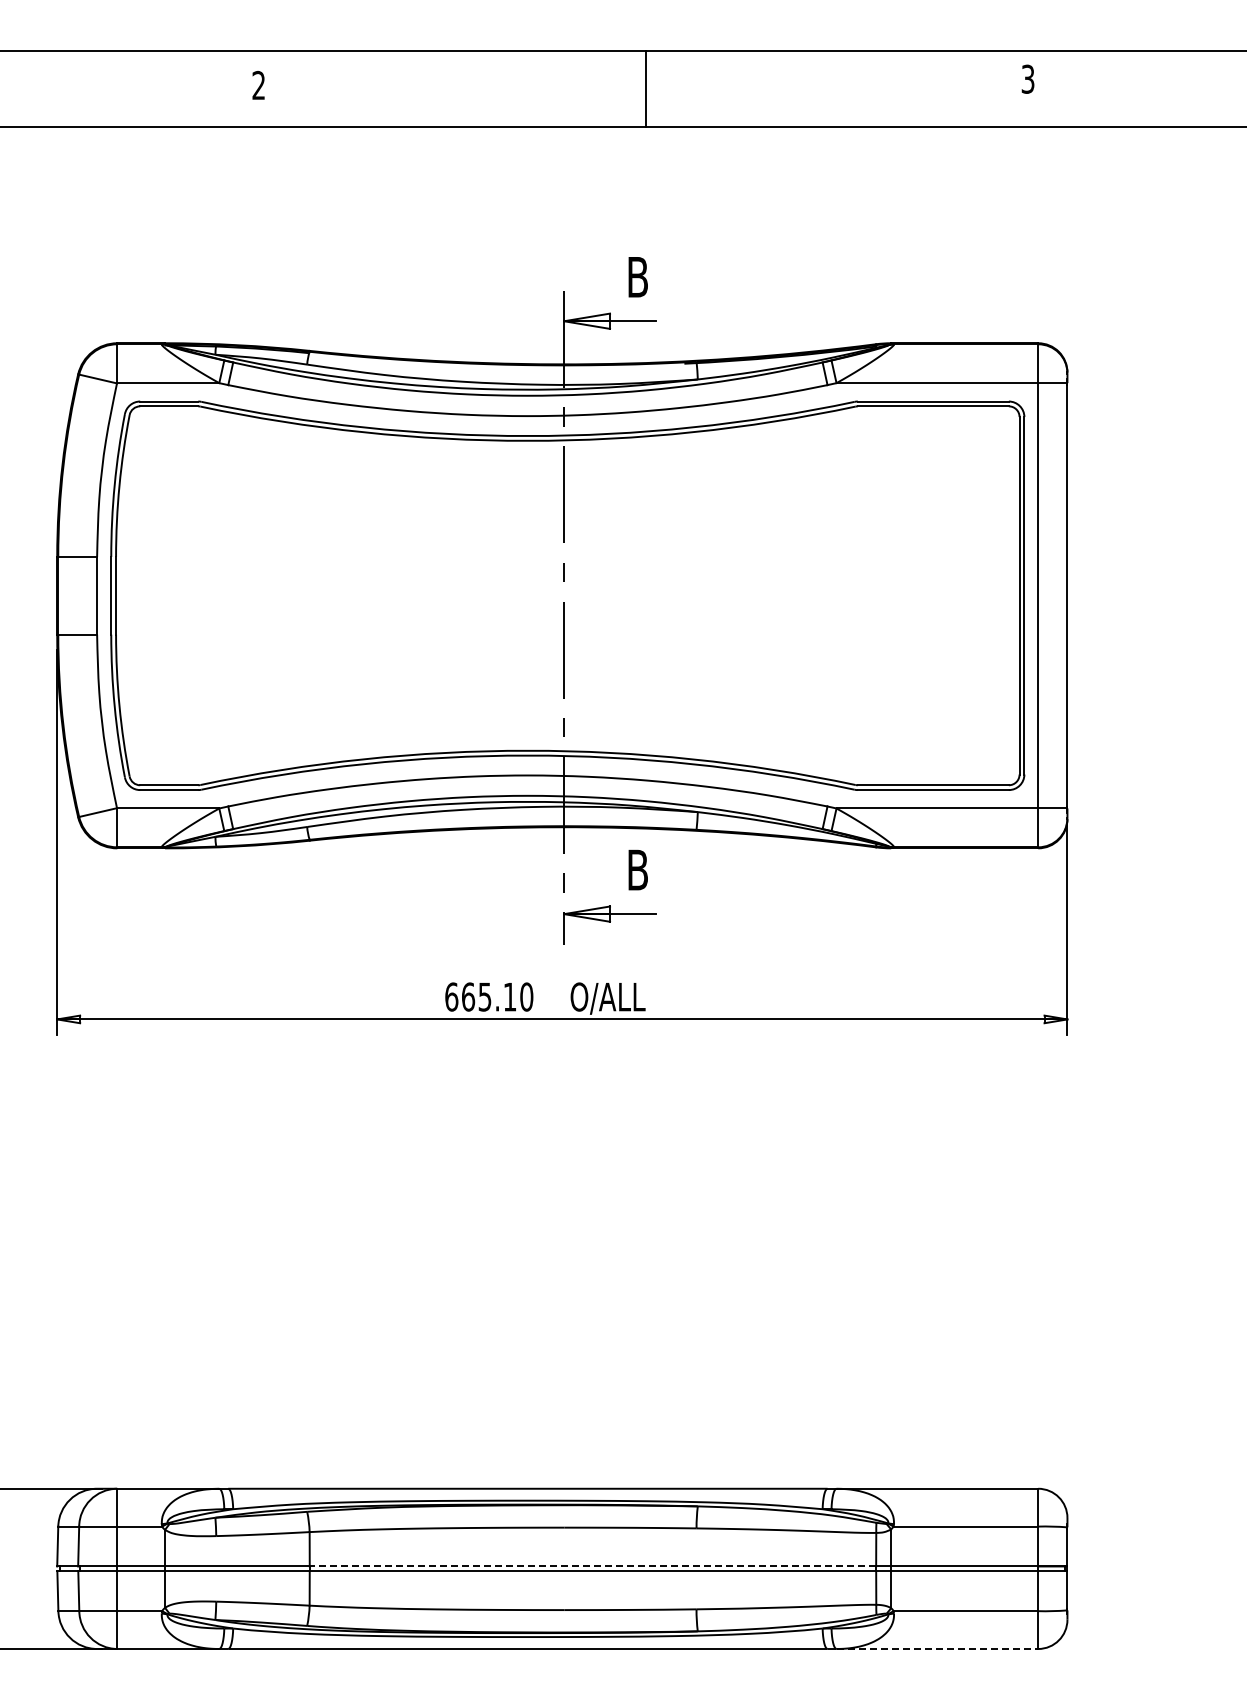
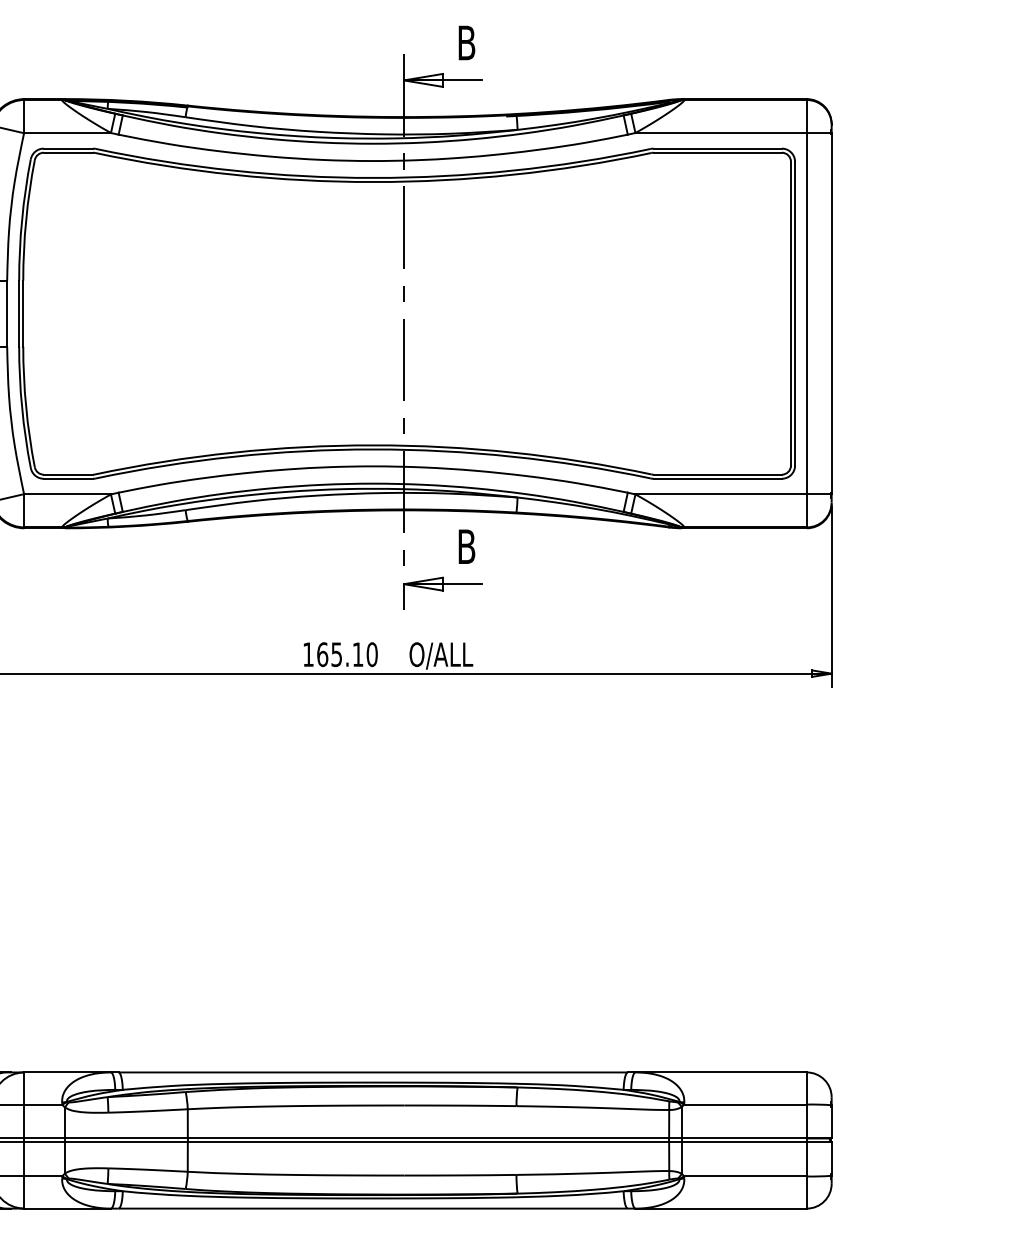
text: (451, 996) -> (308, 654), 665.10 -> 165.10
line: (592, 1566) -> (428, 1138), dashed -> solid
line: (937, 1649) -> (721, 1209), dashed -> solid

